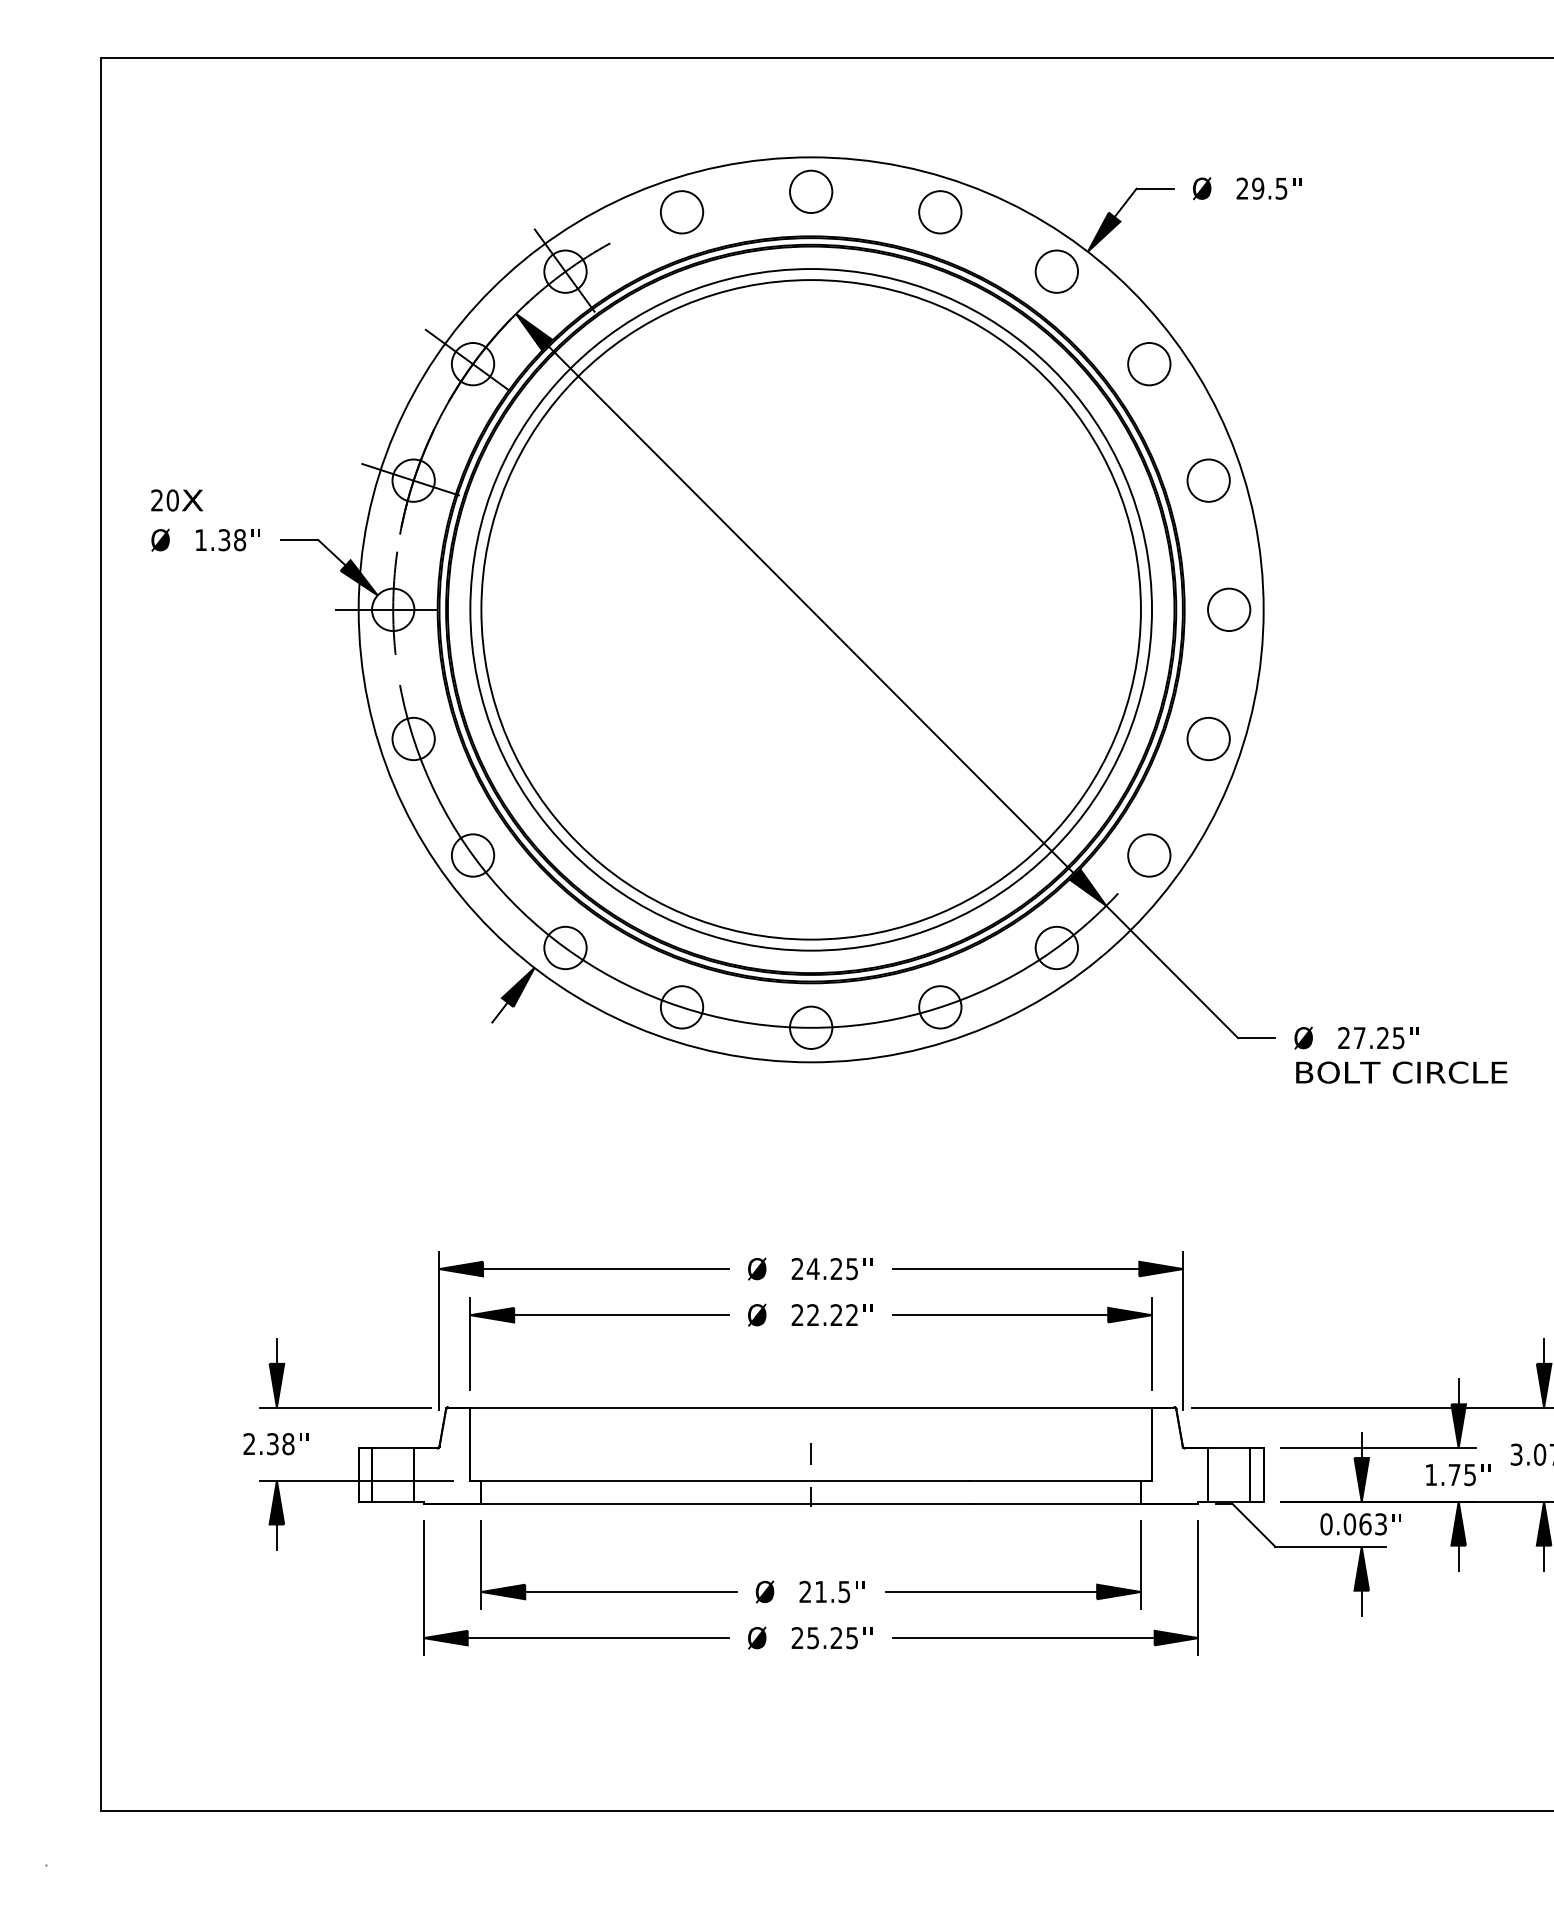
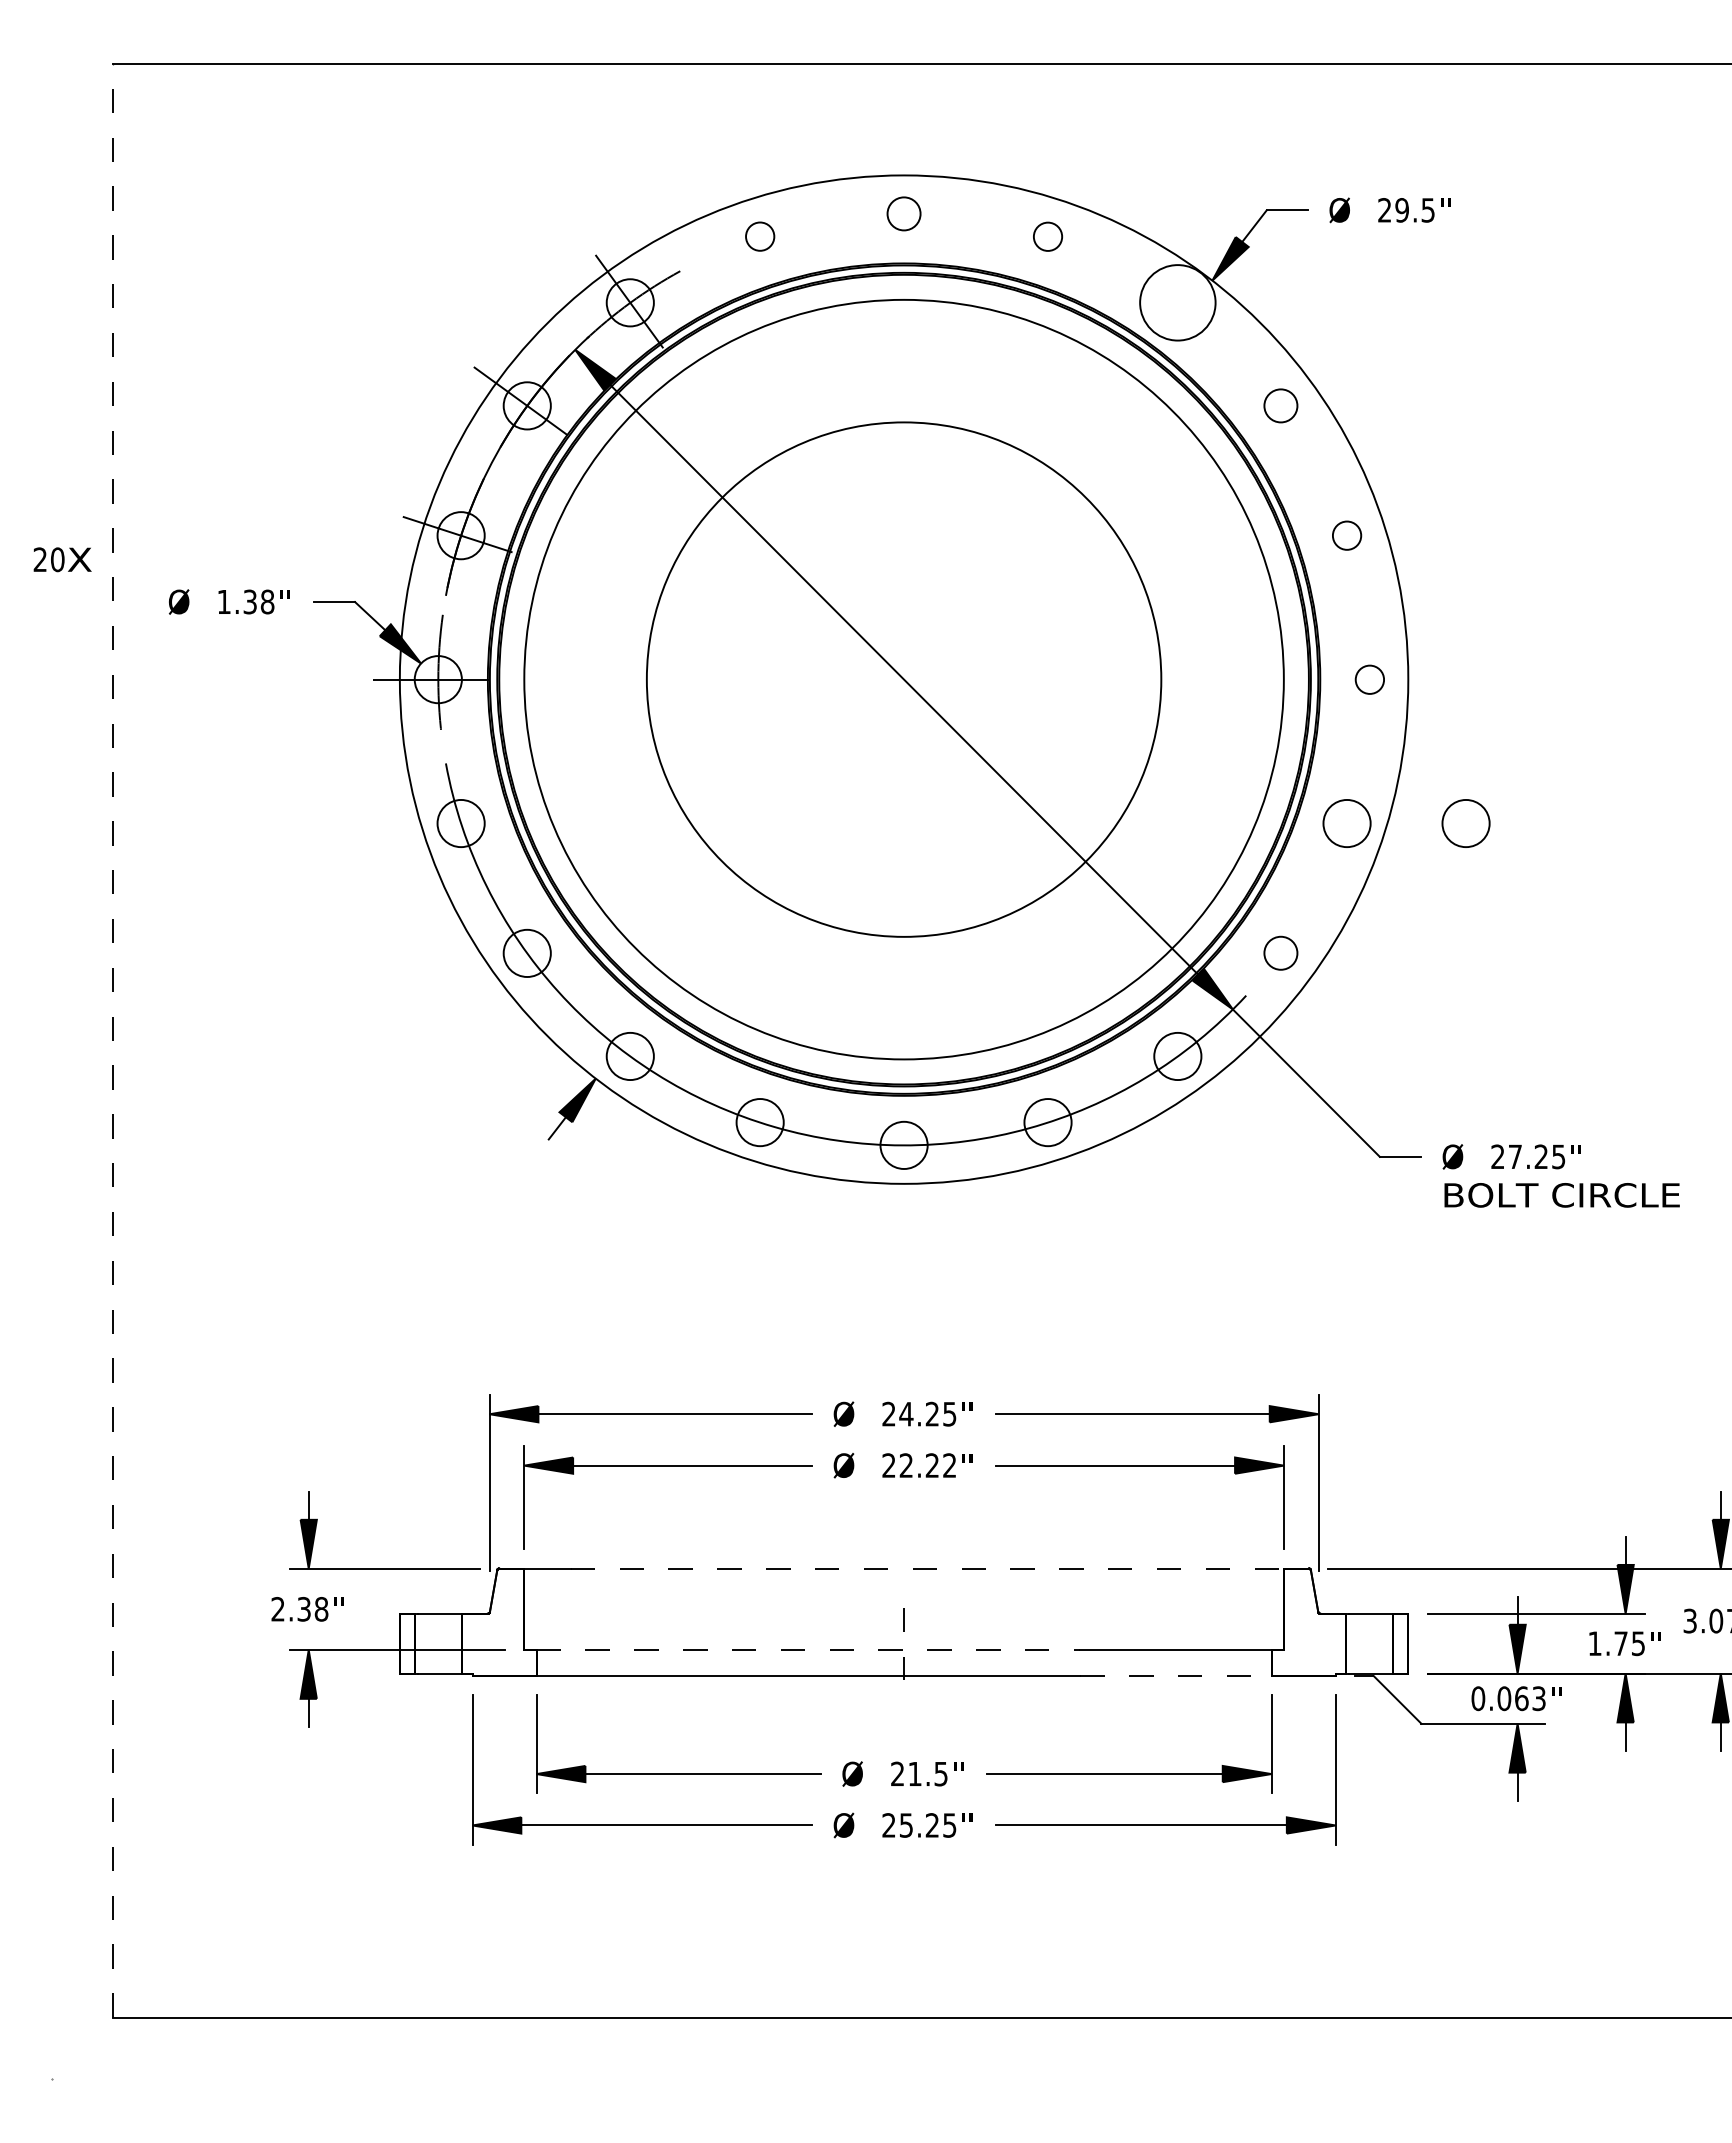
circle: (810, 191) -> (903, 213), size x0.7
circle: (681, 212) -> (759, 236), size x0.6
circle: (939, 212) -> (1047, 236), size x0.6
circle: (1056, 271) -> (1177, 302), size x1.6
circle: (1148, 363) -> (1280, 405), size x0.7
circle: (1208, 480) -> (1346, 535), size x0.6
text: (177, 500) -> (62, 559), moved
circle: (810, 609) -> (903, 679), size x0.7
circle: (1228, 609) -> (1369, 679), size x0.6
circle: (1314, 738) -> (1465, 823), added
circle: (1148, 854) -> (1280, 952), size x0.7
line: (100, 933) -> (112, 1040), solid -> dashed
line: (832, 1407) -> (927, 1568), solid -> dashed
line: (725, 1481) -> (808, 1650), solid -> dashed
line: (1054, 1503) -> (1175, 1675), solid -> dashed

